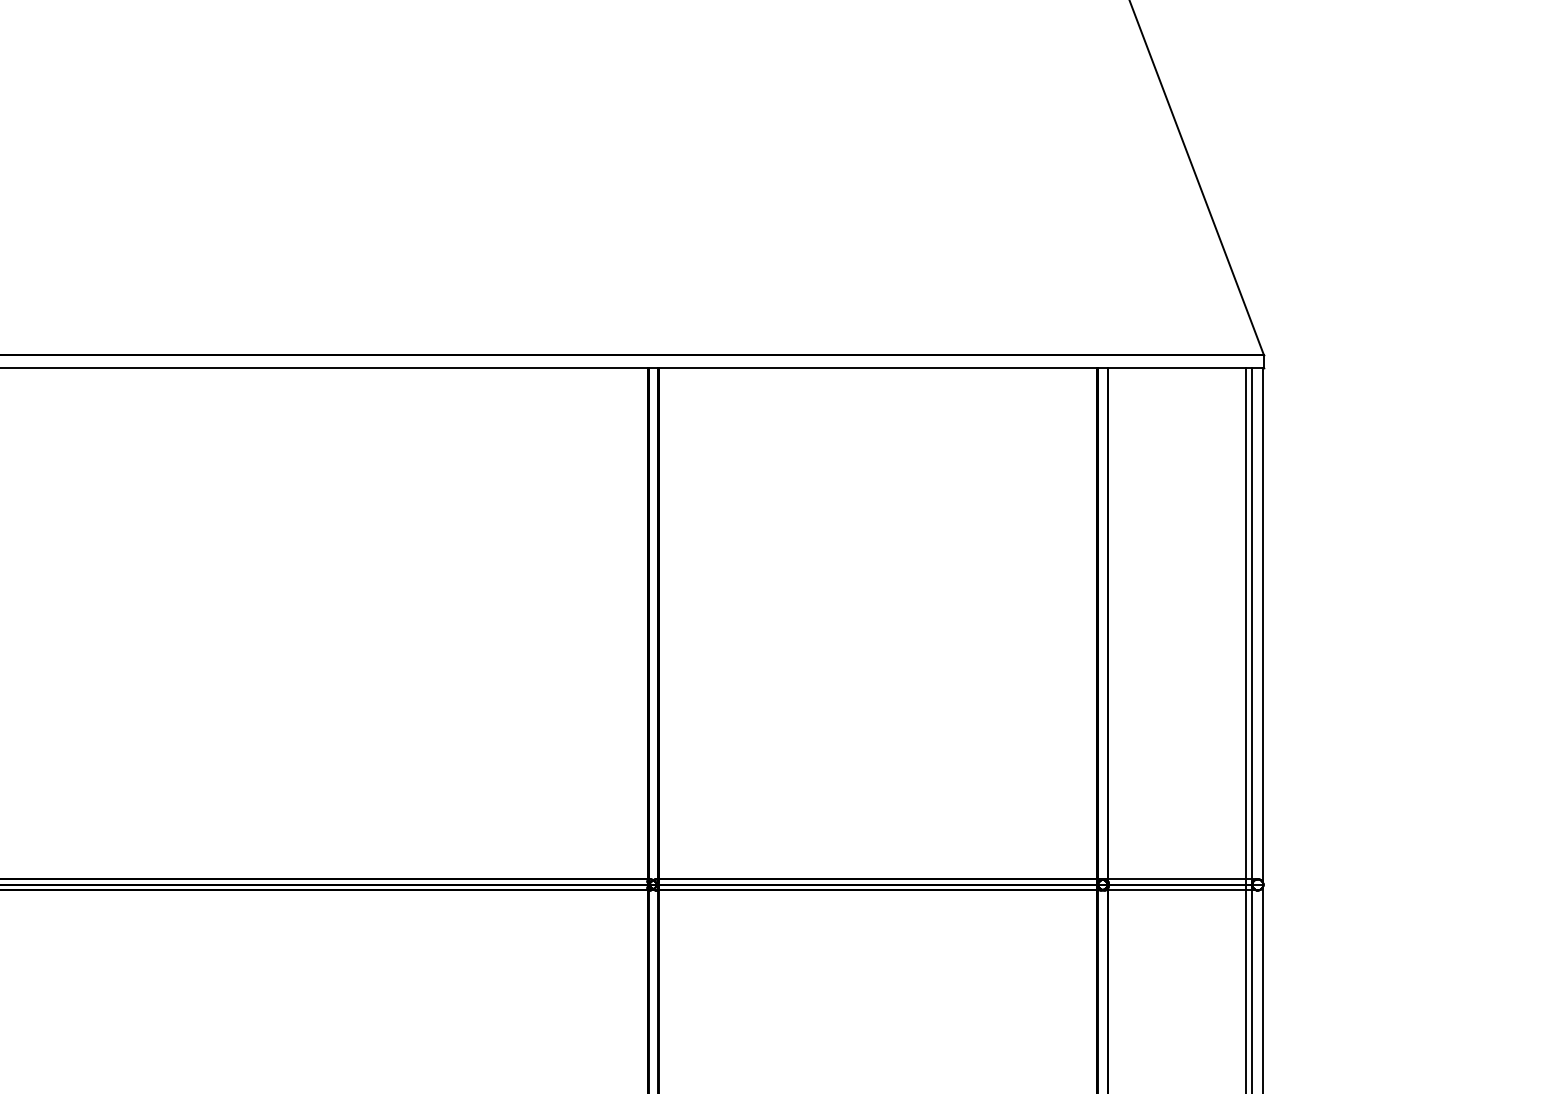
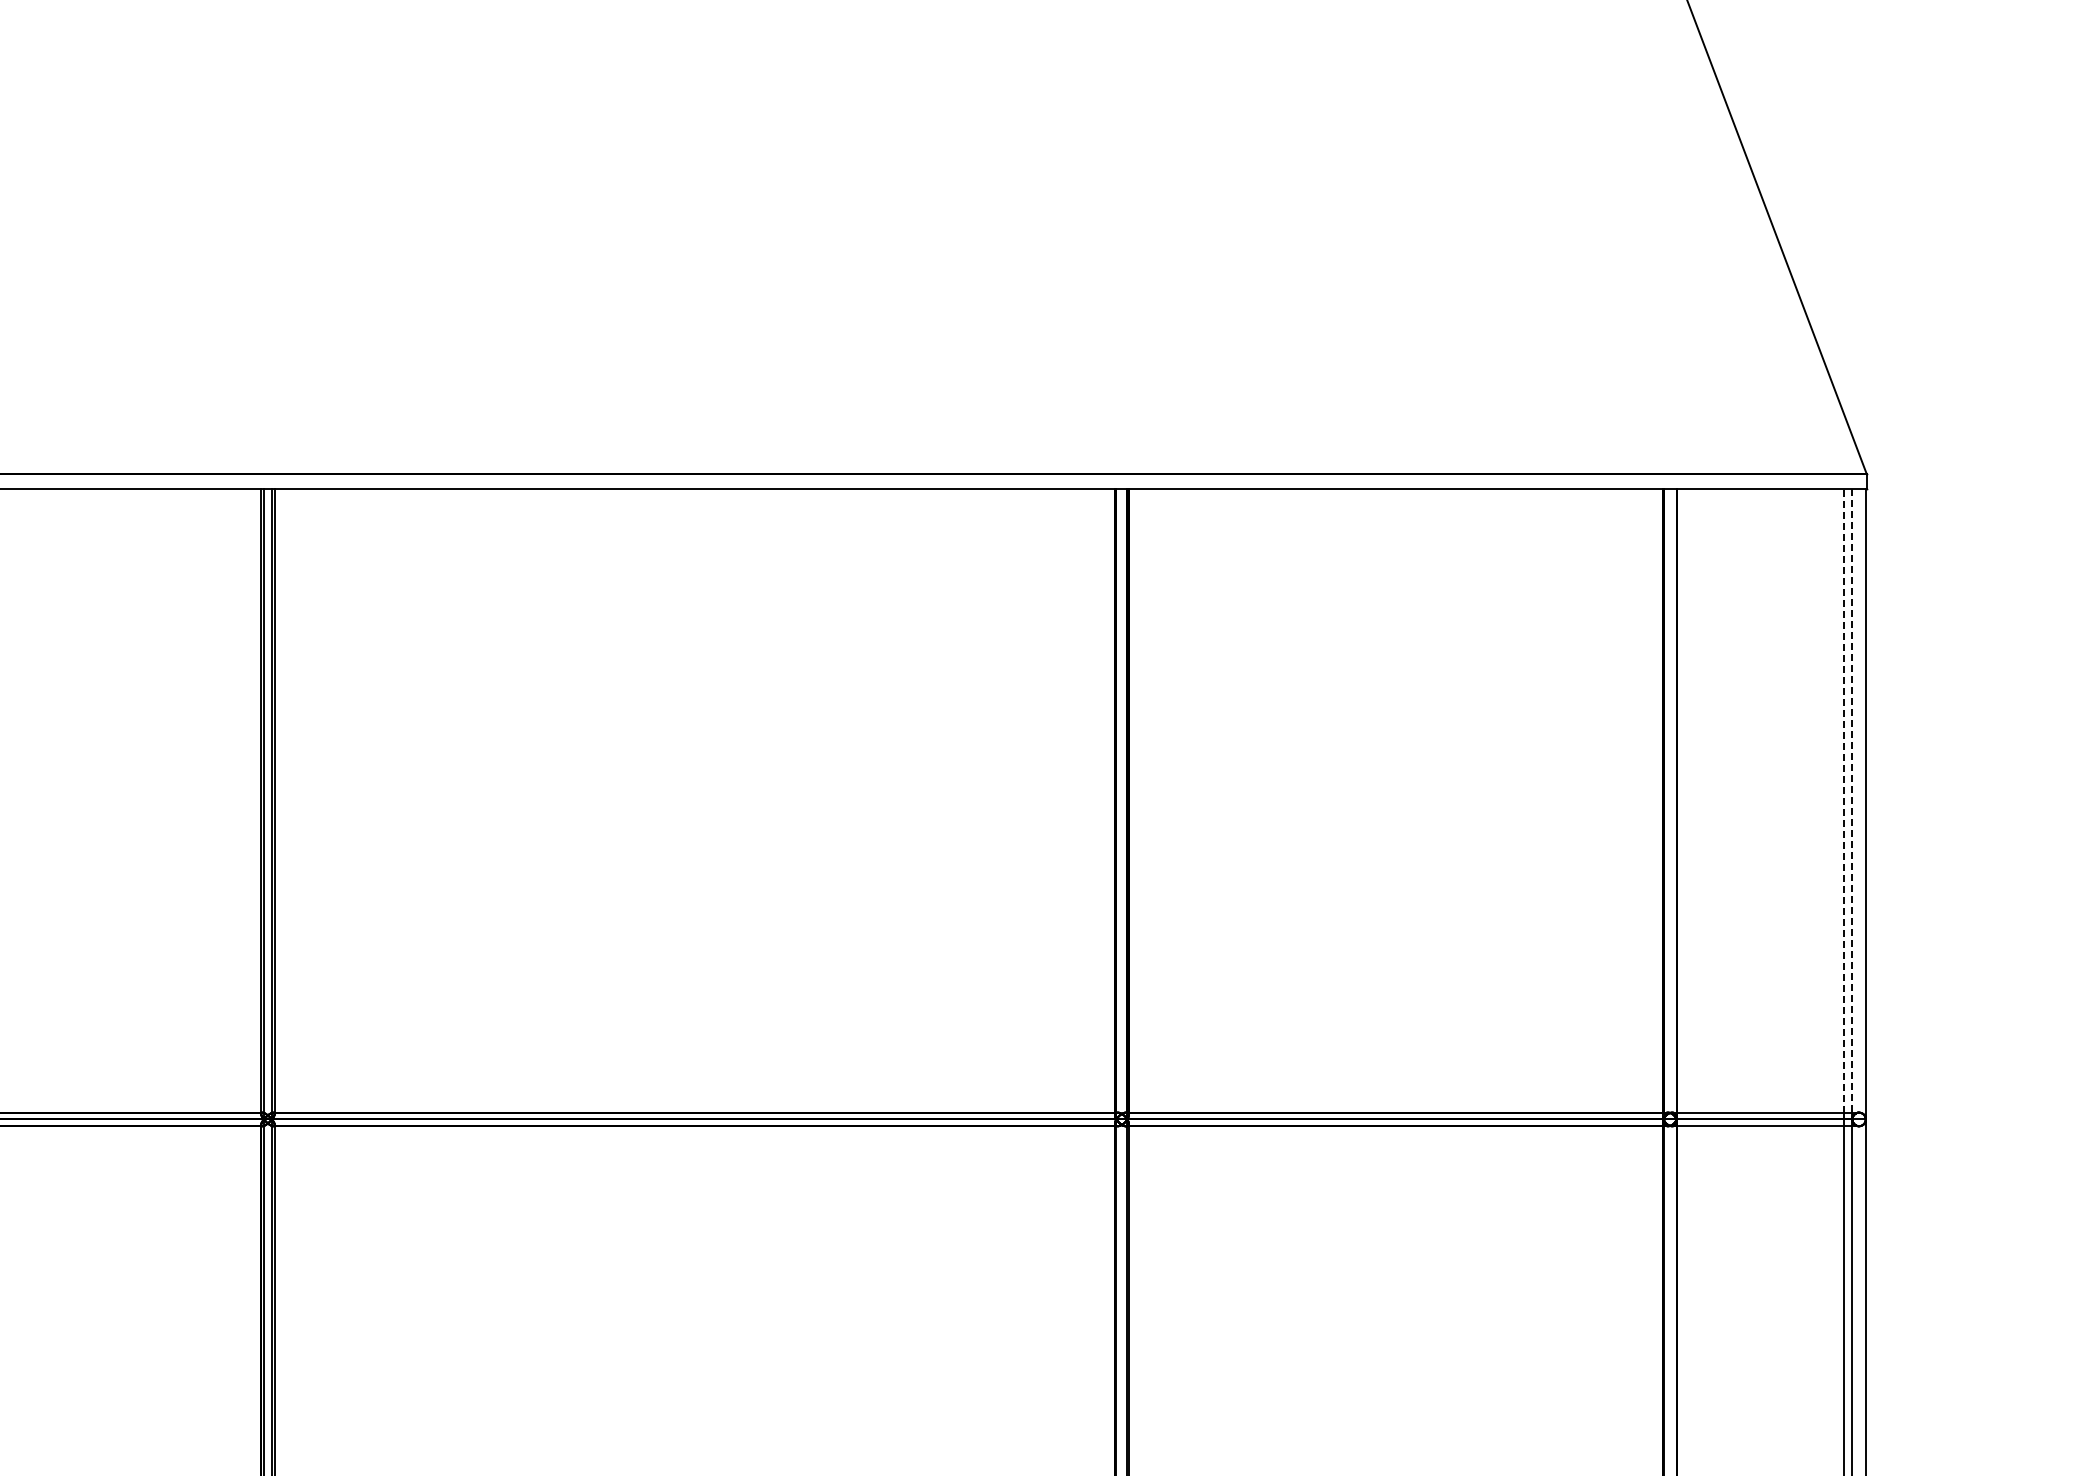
line: (1245, 623) -> (1844, 800), solid -> dashed
line: (1252, 624) -> (1852, 801), solid -> dashed

